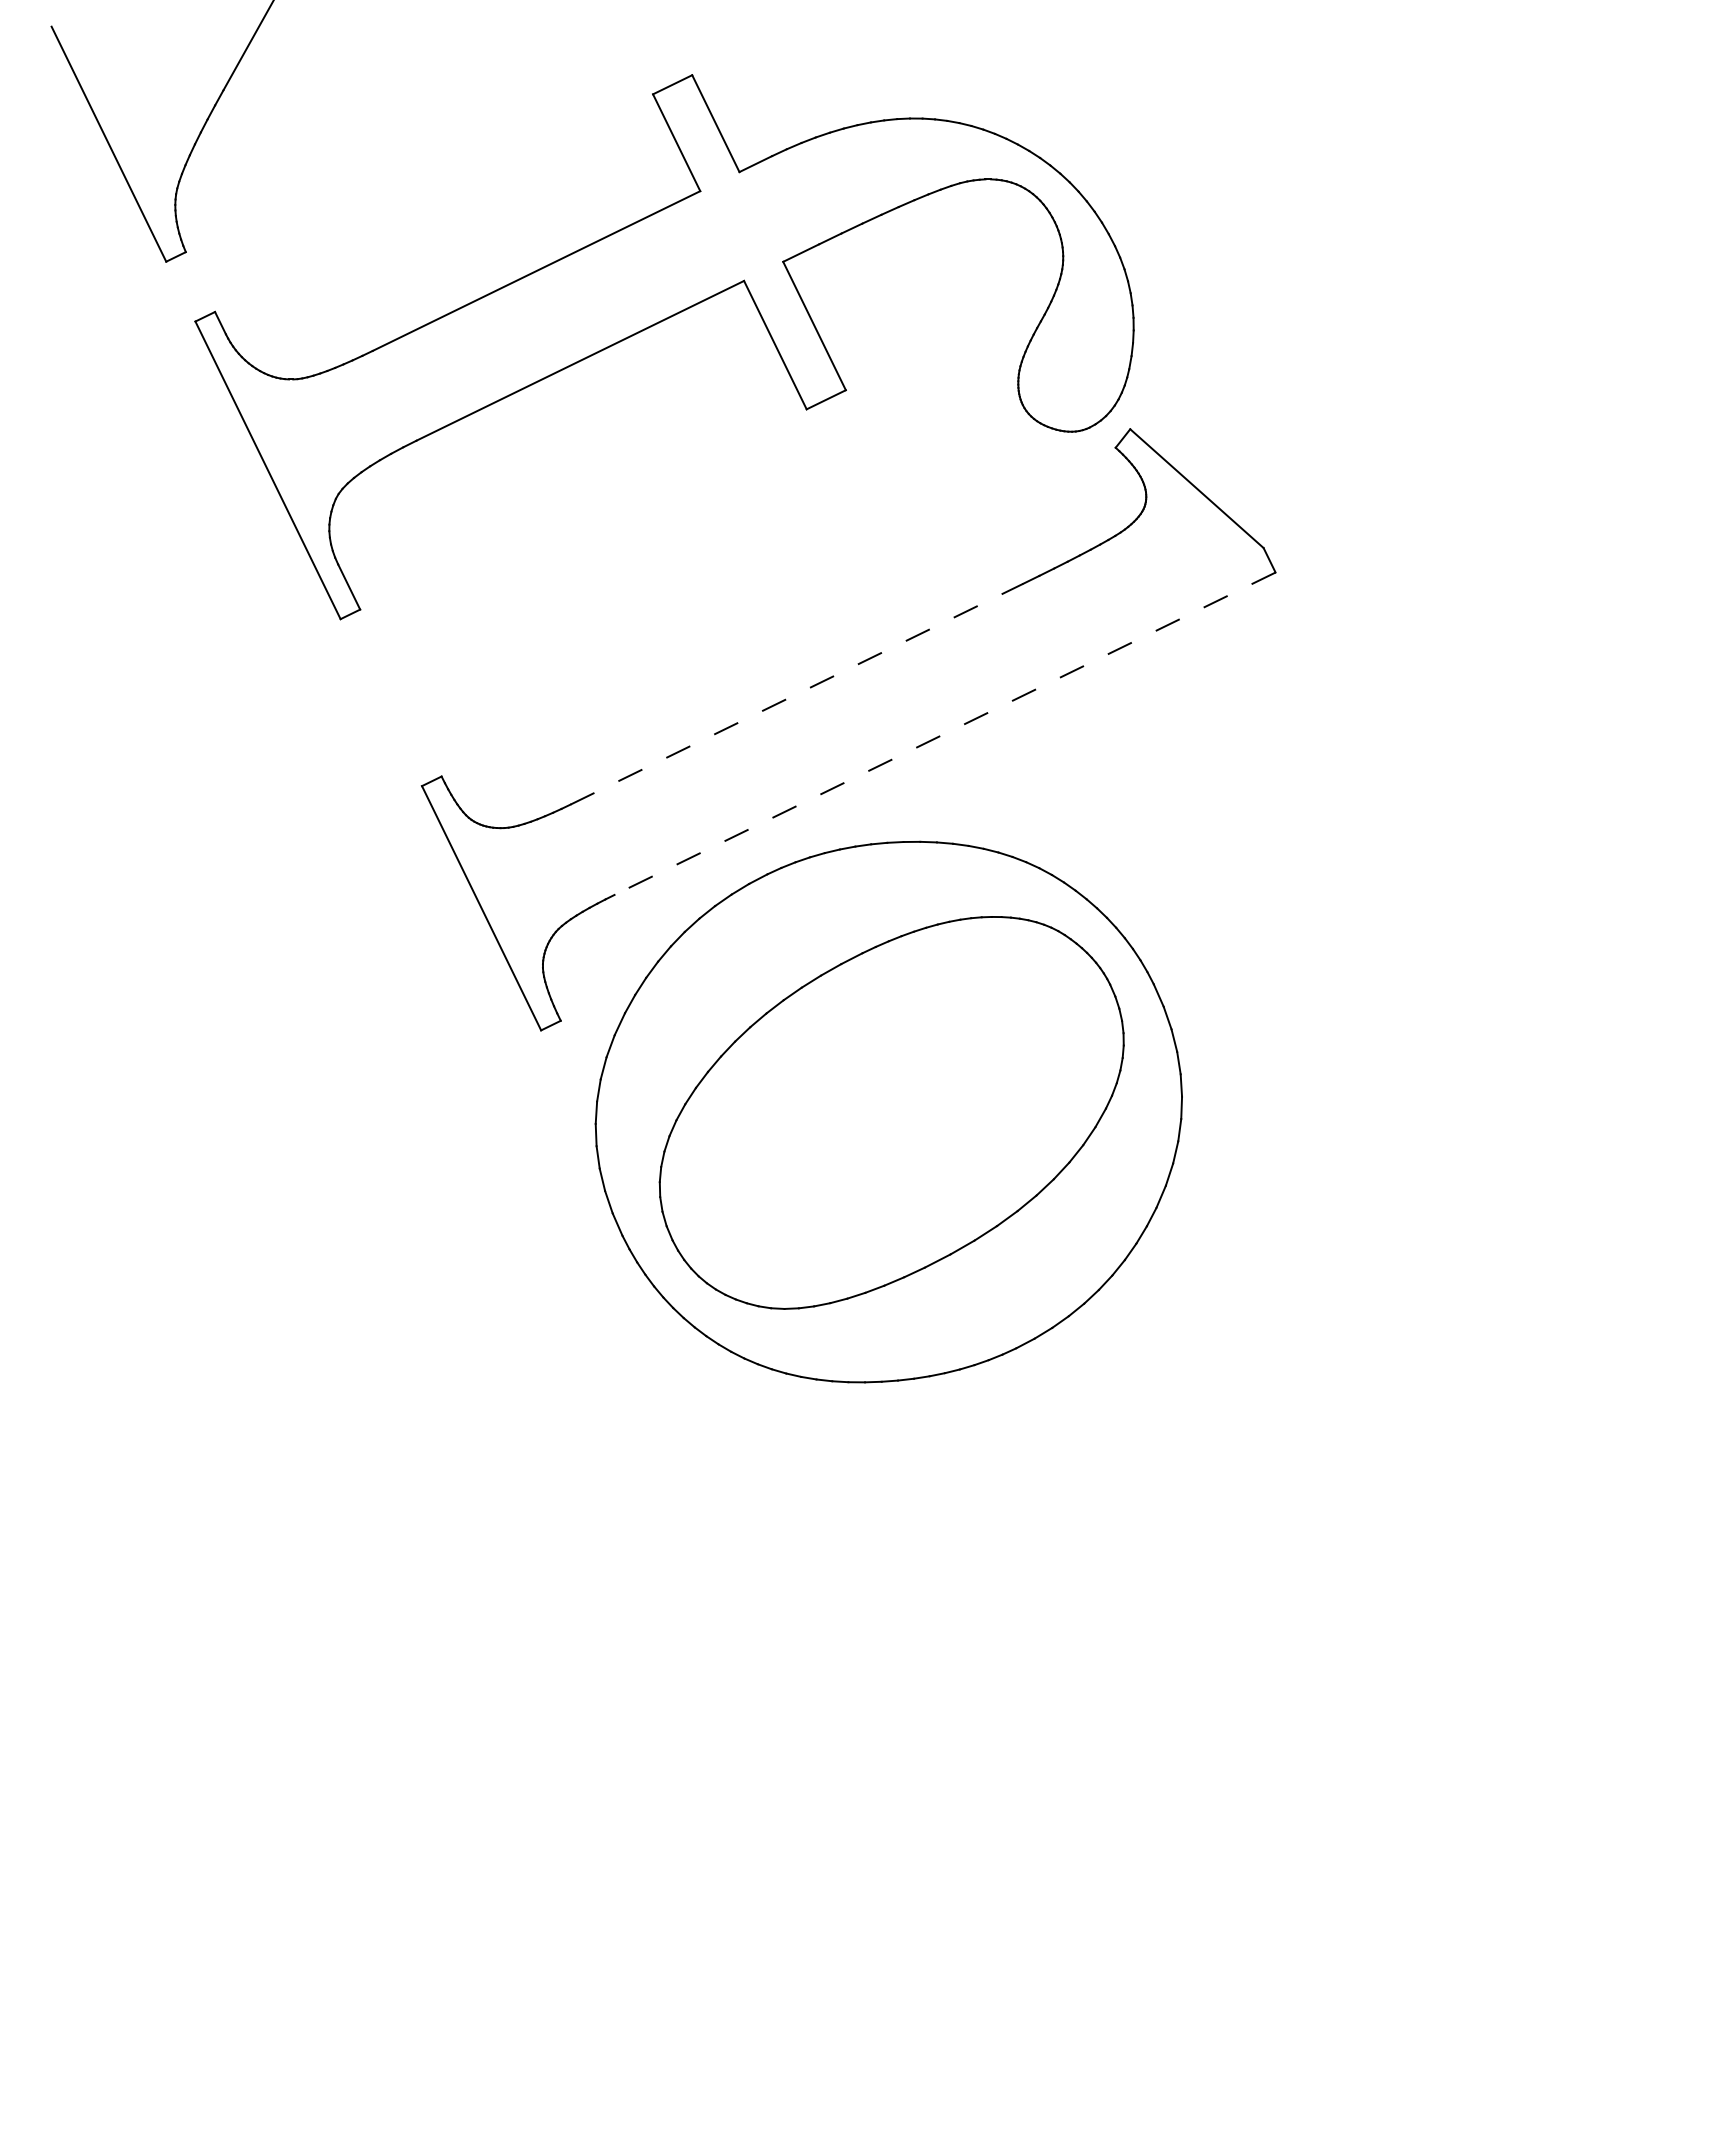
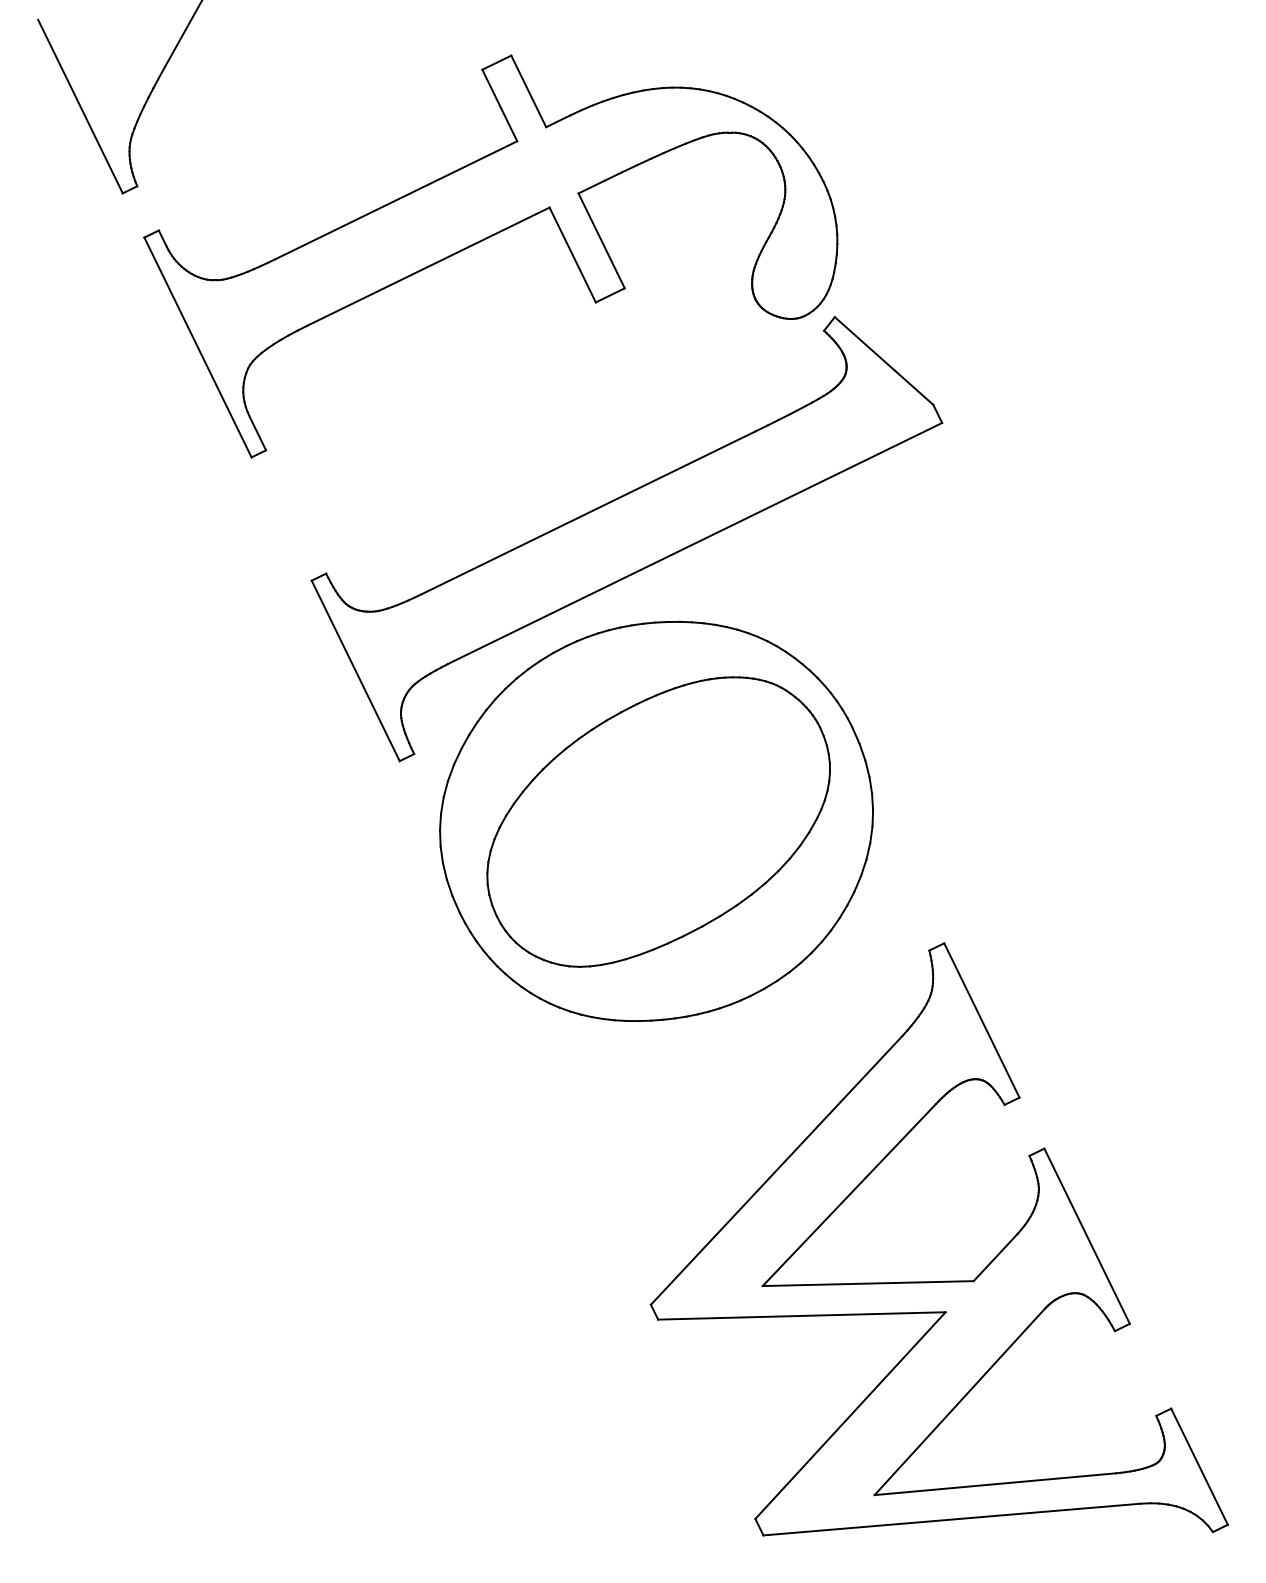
line: (796, 694) -> (588, 513), dashed -> solid
line: (945, 733) -> (698, 541), dashed -> solid
part: (1271, 1734) -> (939, 1281), added

